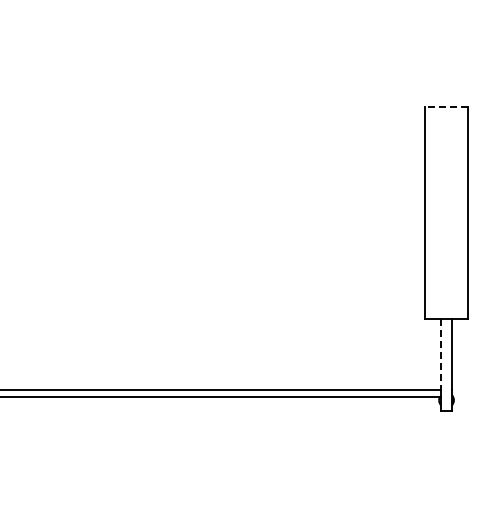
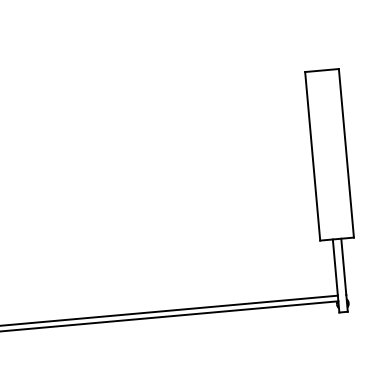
line: (446, 107) -> (322, 70), dashed -> solid
line: (441, 354) -> (335, 267), dashed -> solid

